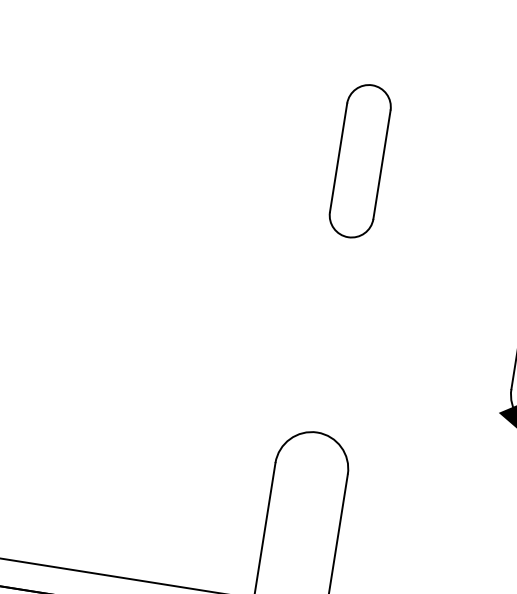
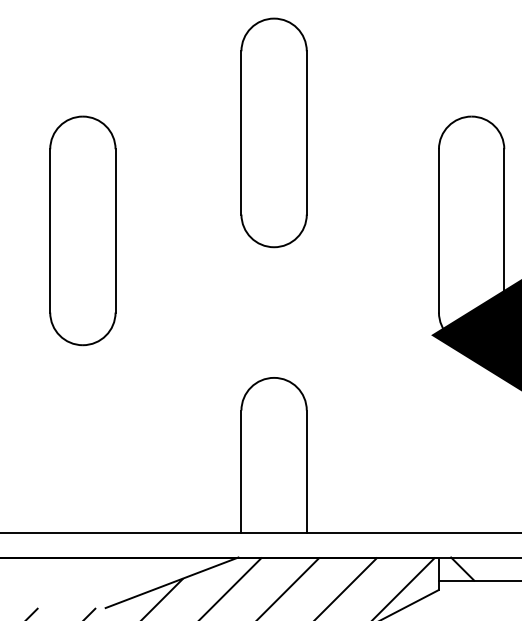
part: (359, 160) -> (273, 132), size x1.67
part: (130, 235) -> (82, 230), added

